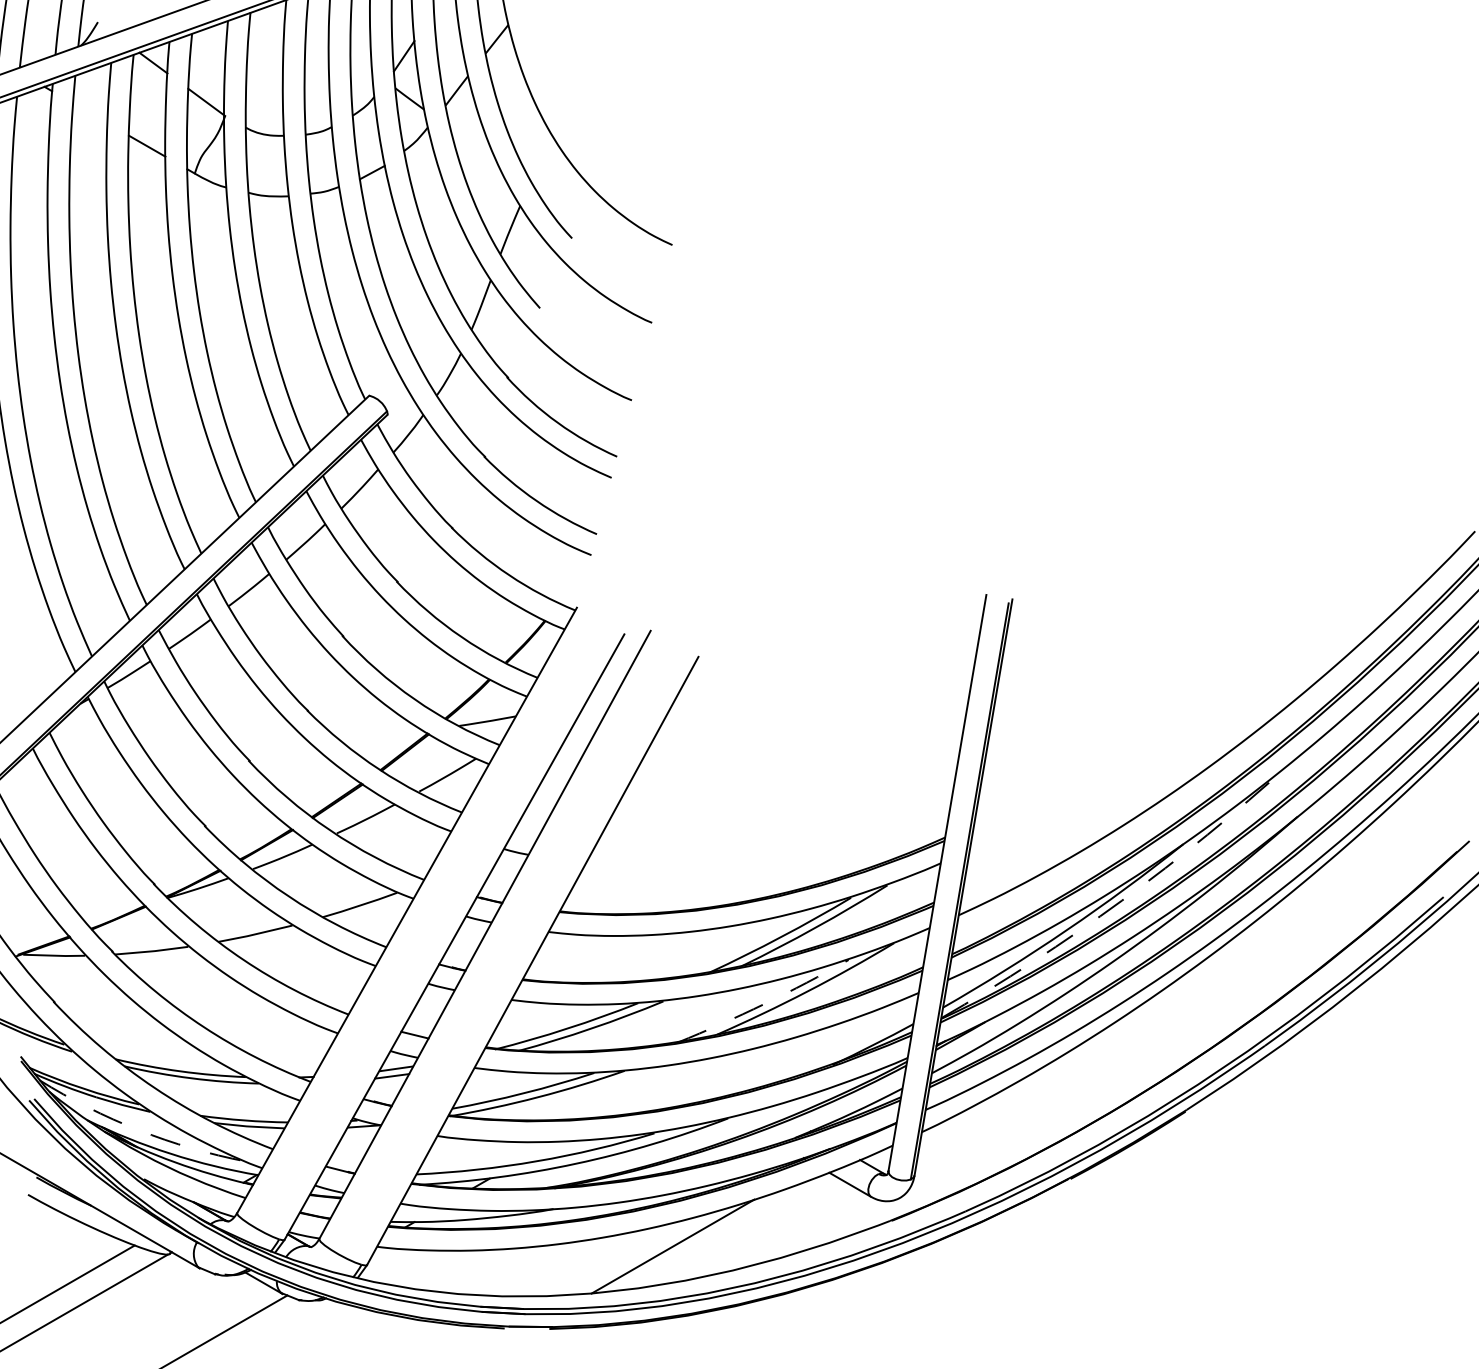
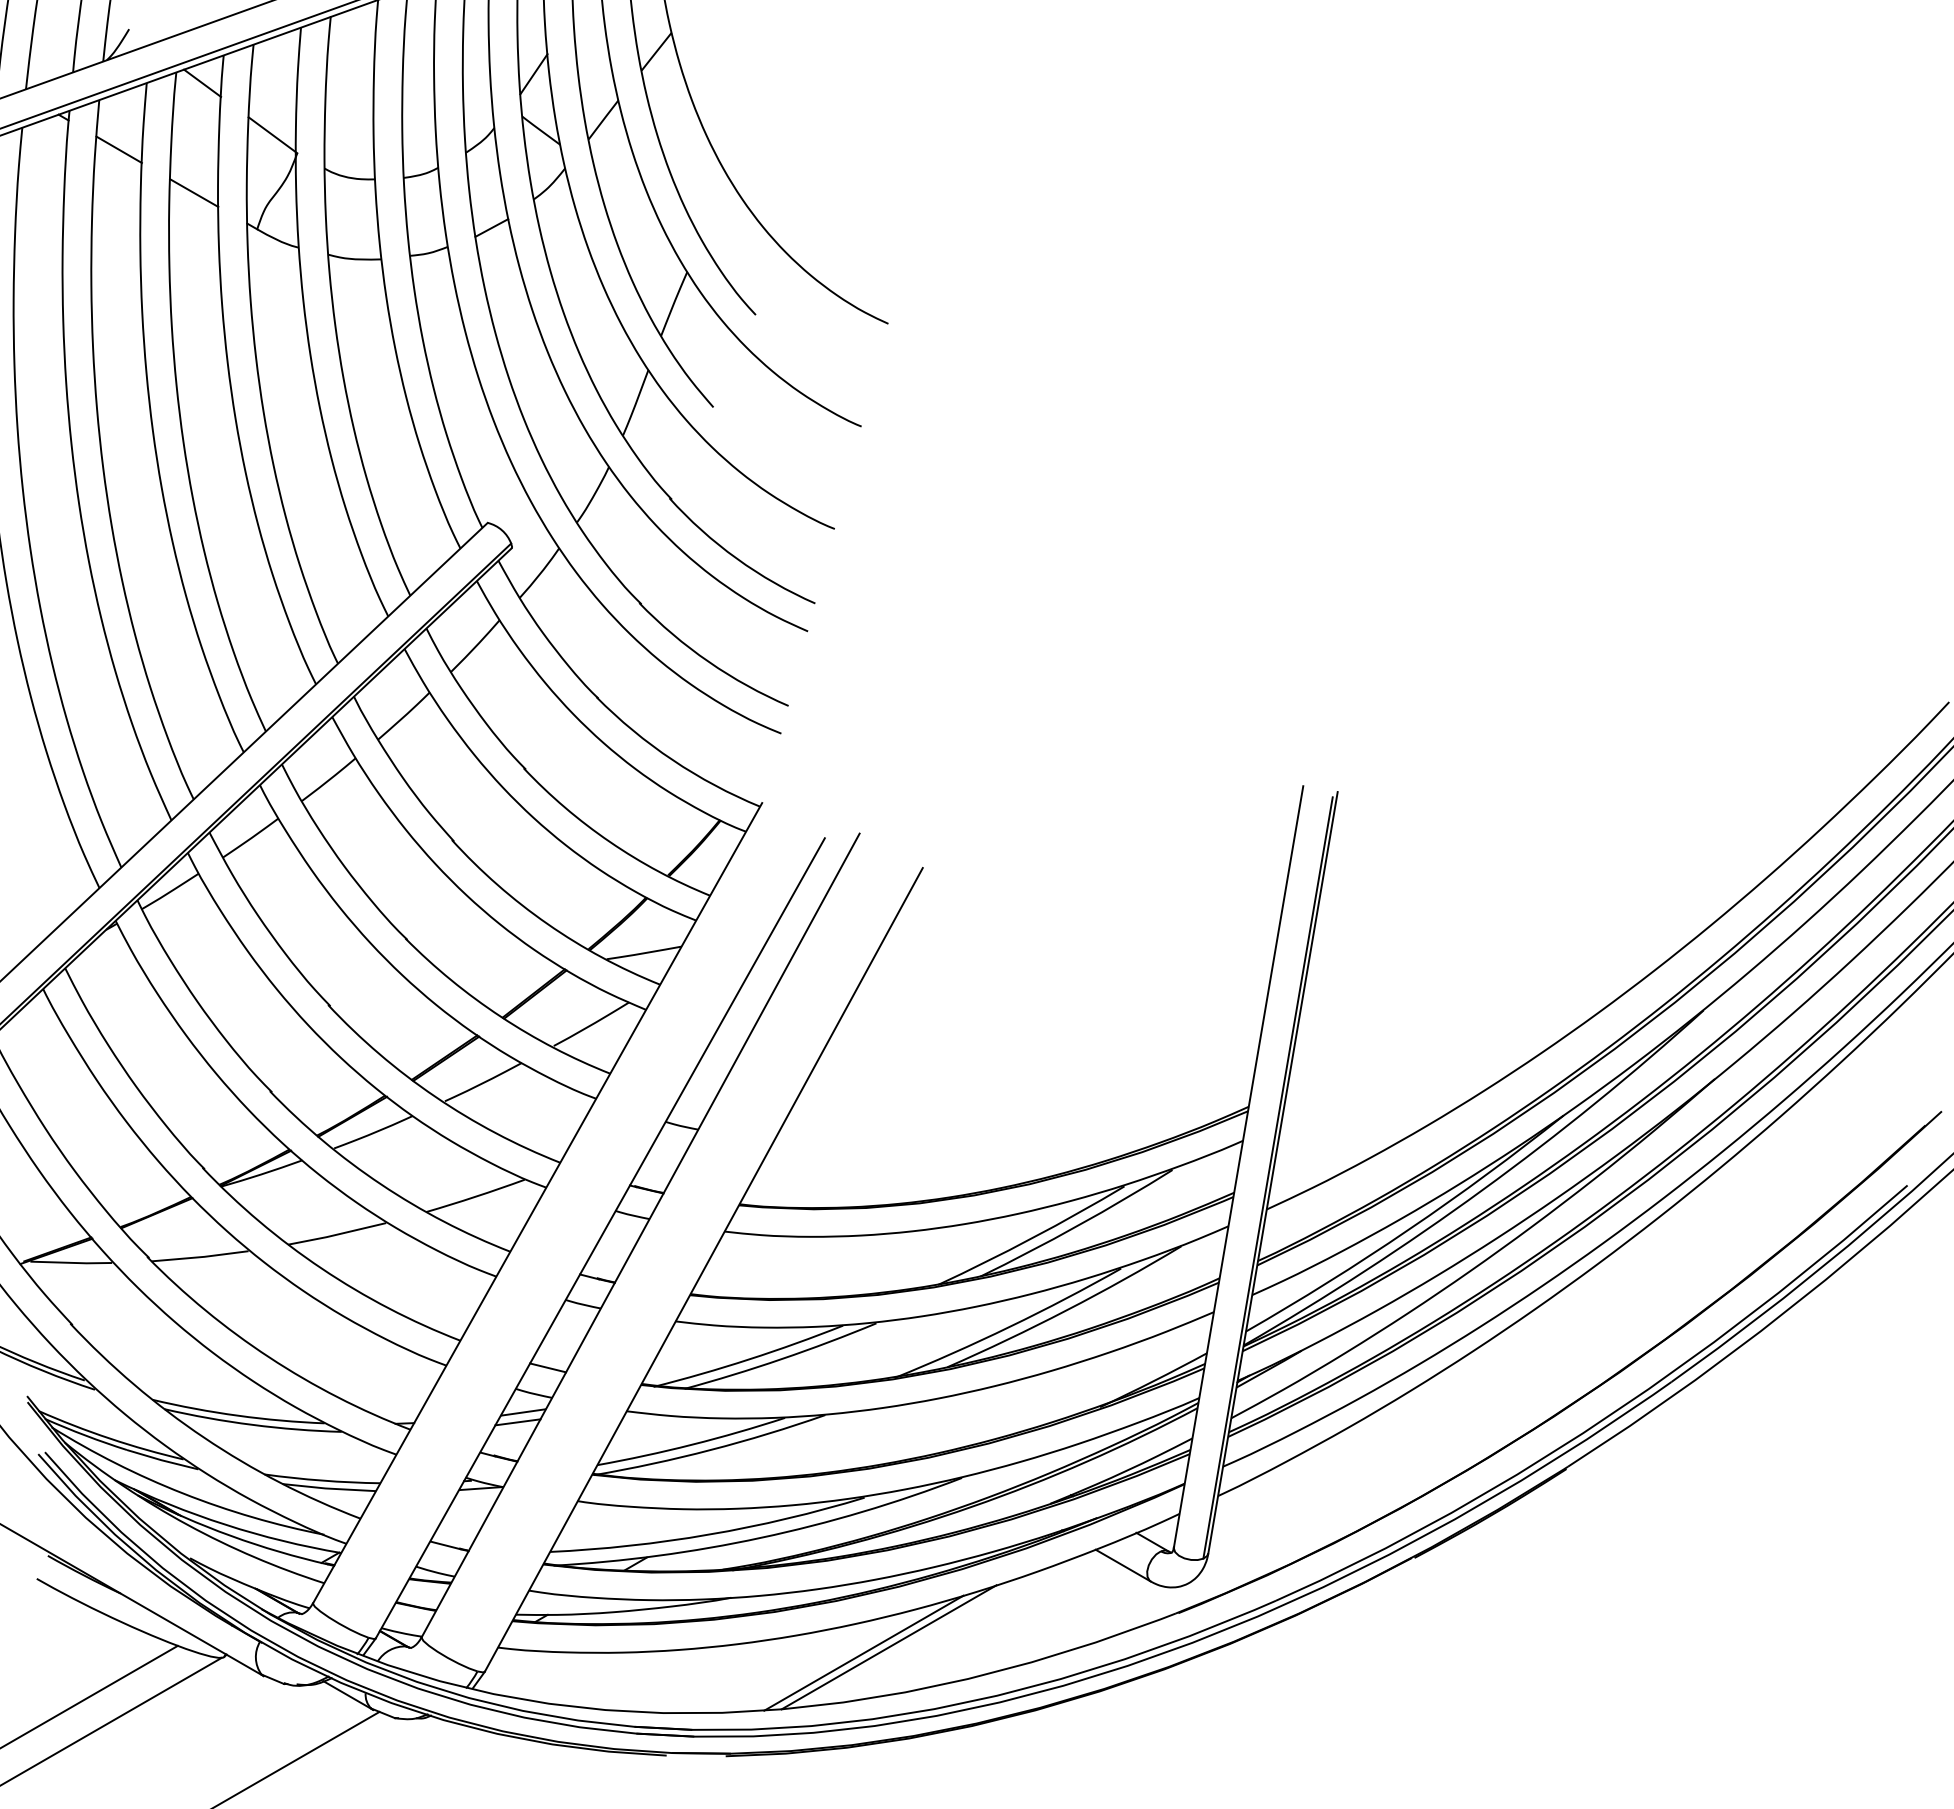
line: (89, 113) -> (118, 149), added
arc: (1122, 900) -> (1482, 1190), dashed -> solid
arc: (764, 1003) -> (1009, 1326), dashed -> solid
arc: (139, 1130) -> (183, 1493), dashed -> solid
line: (653, 1250) -> (863, 1652), added

